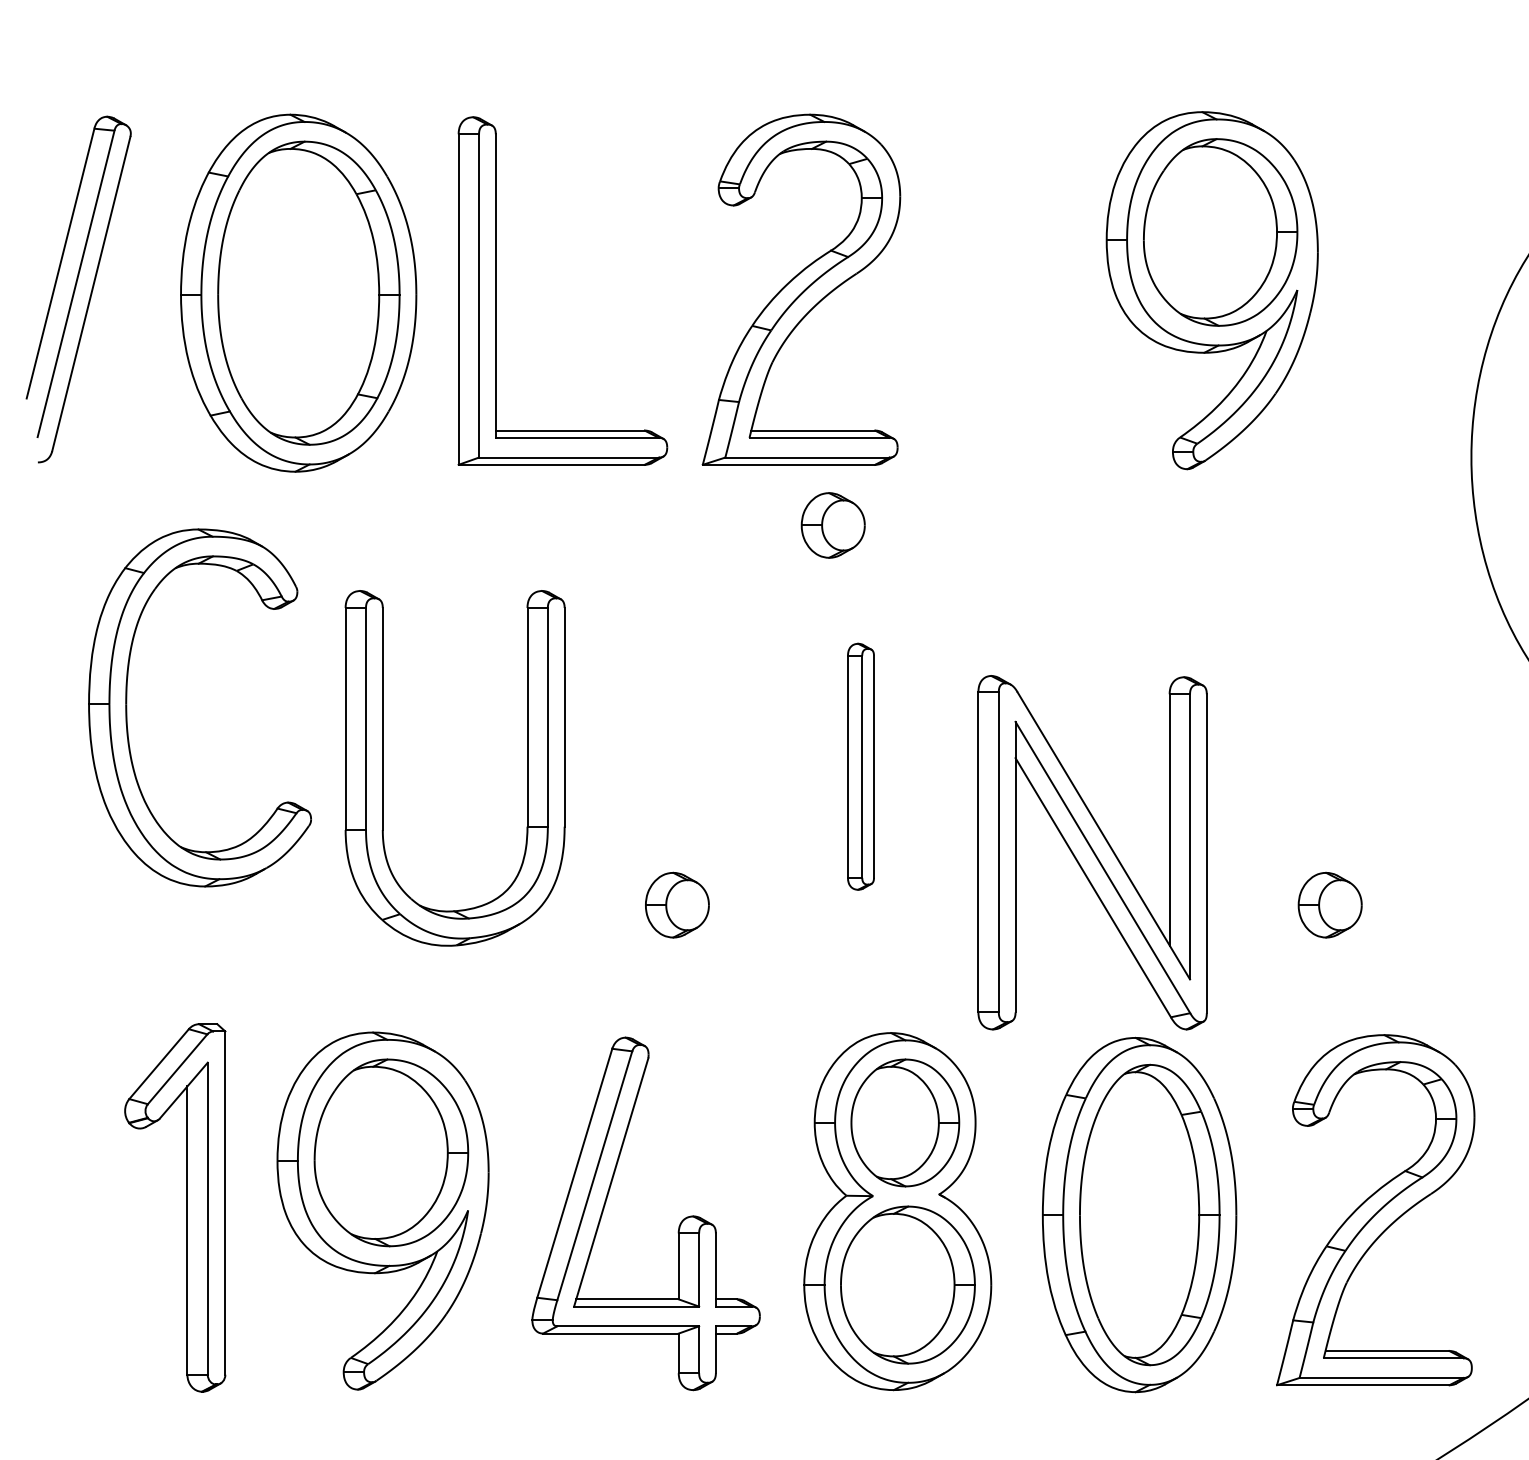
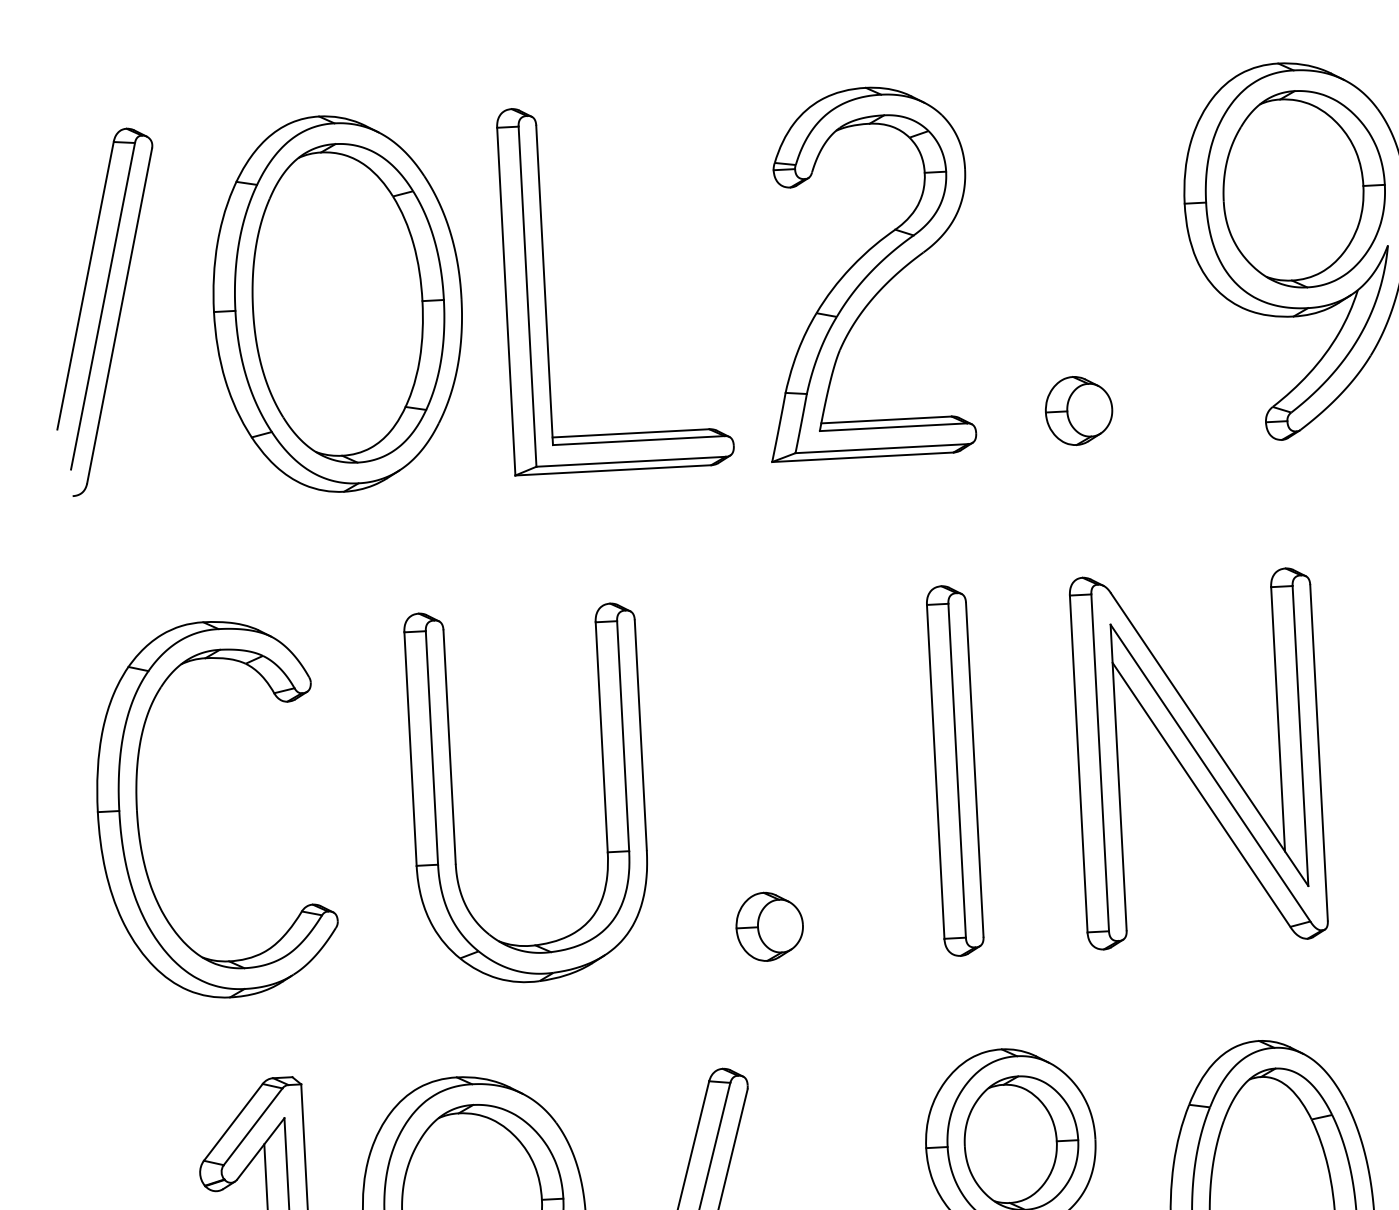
part: (832, 525) -> (1078, 410), moved
part: (127, 707) -> (138, 813), moved
part: (860, 766) -> (954, 770), size x1.43
part: (1092, 852) -> (1198, 757), moved

